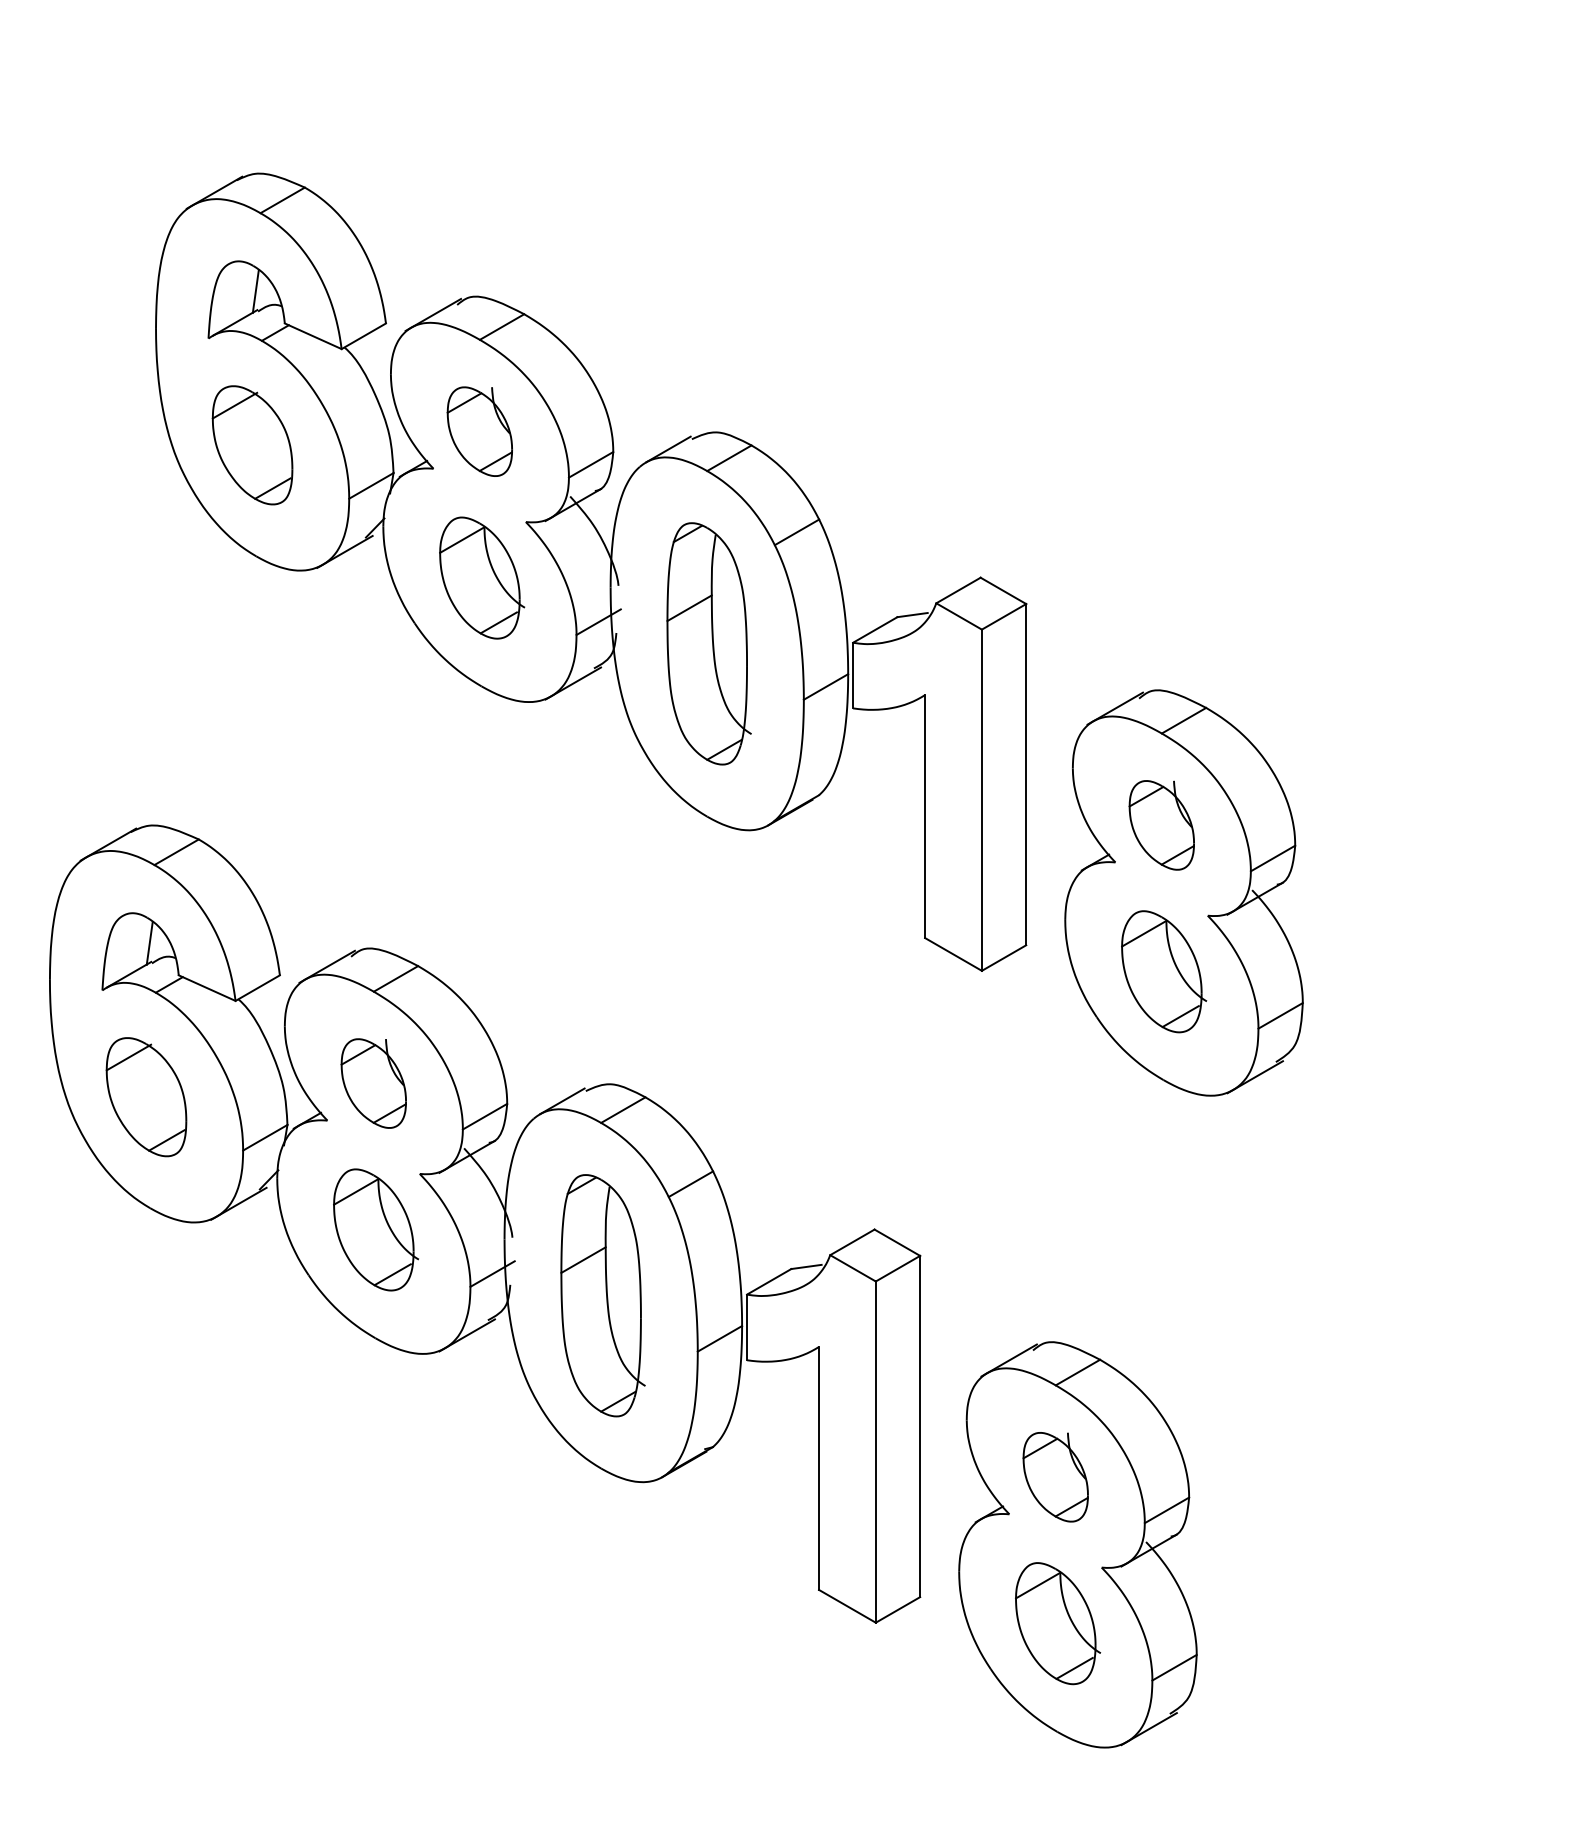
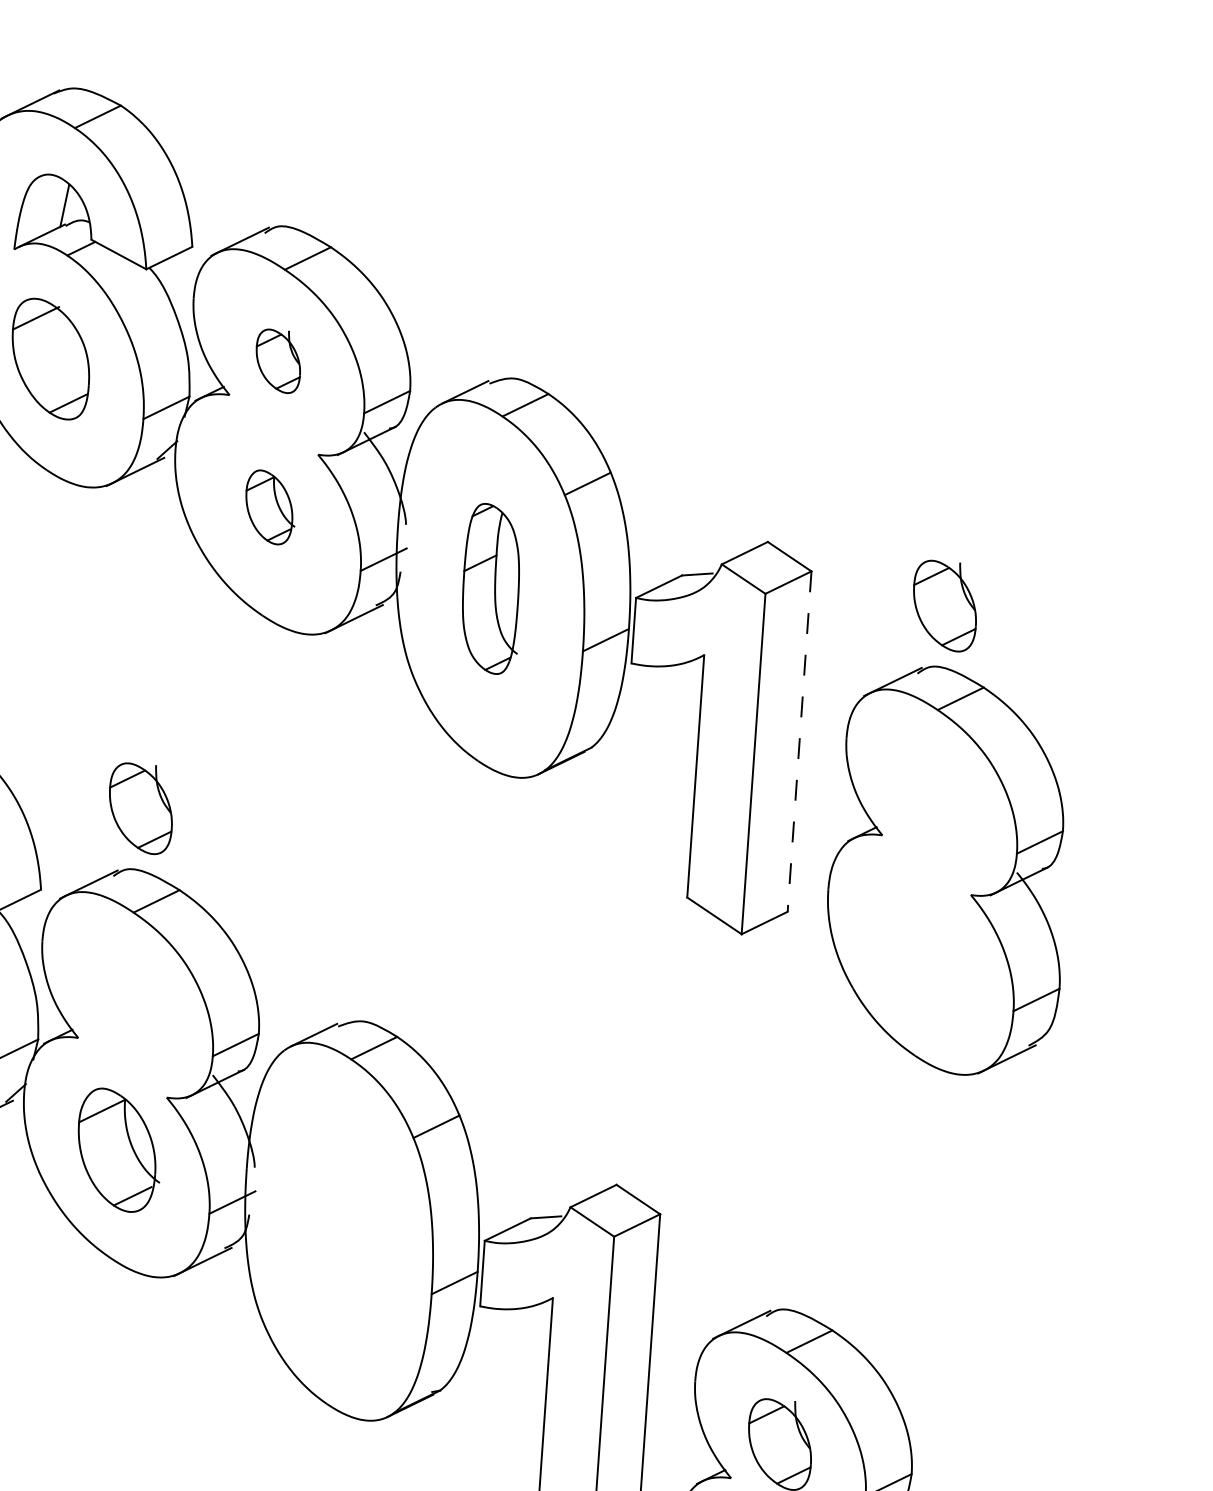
part: (479, 431) -> (278, 361), size x0.7
part: (482, 577) -> (270, 507), size x0.6
part: (708, 643) -> (491, 588), size x0.7
line: (1026, 774) -> (799, 741), solid -> dashed
part: (1161, 825) -> (944, 606), moved
part: (1164, 971) -> (923, 947), removed
part: (373, 1083) -> (140, 808), moved
part: (602, 1295) -> (340, 1231), removed

